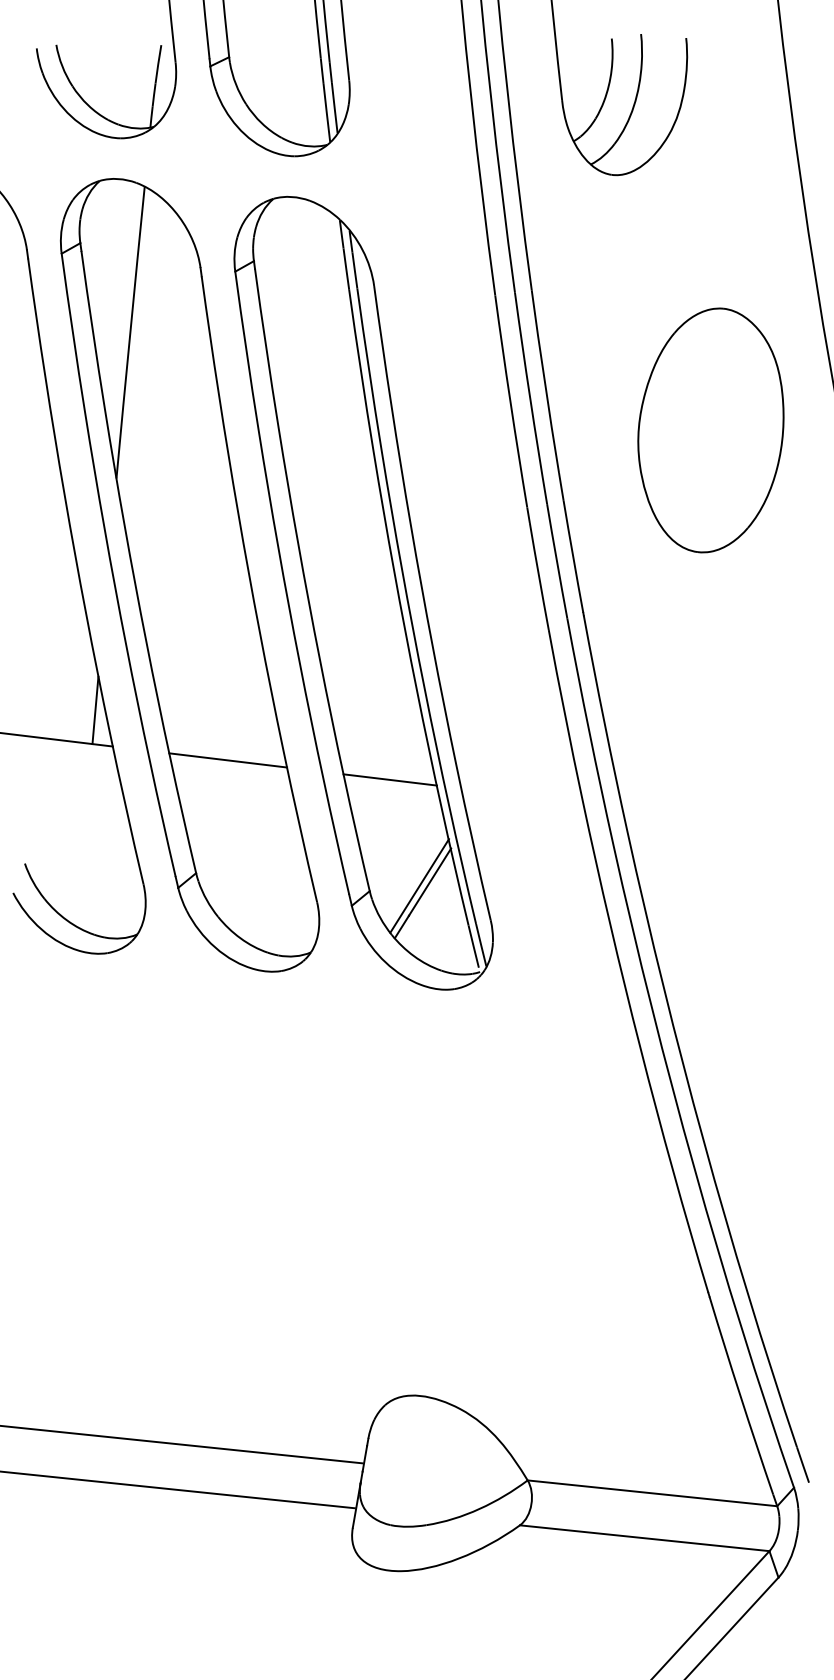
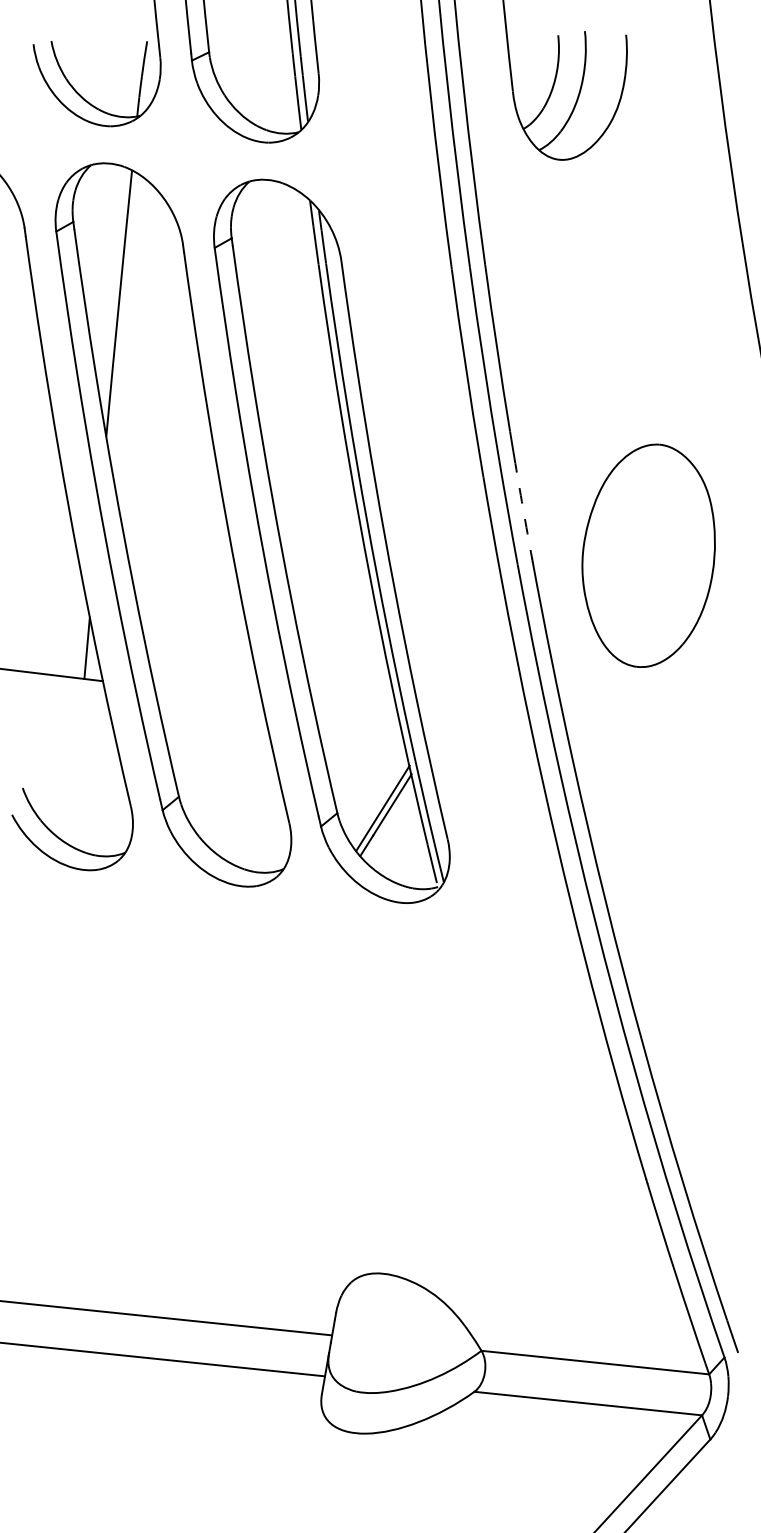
part: (710, 430) -> (648, 555), moved
arc: (573, 557) -> (523, 508), solid -> dashed
line: (227, 759) -> (207, 693), removed
line: (389, 779) -> (355, 711), removed

